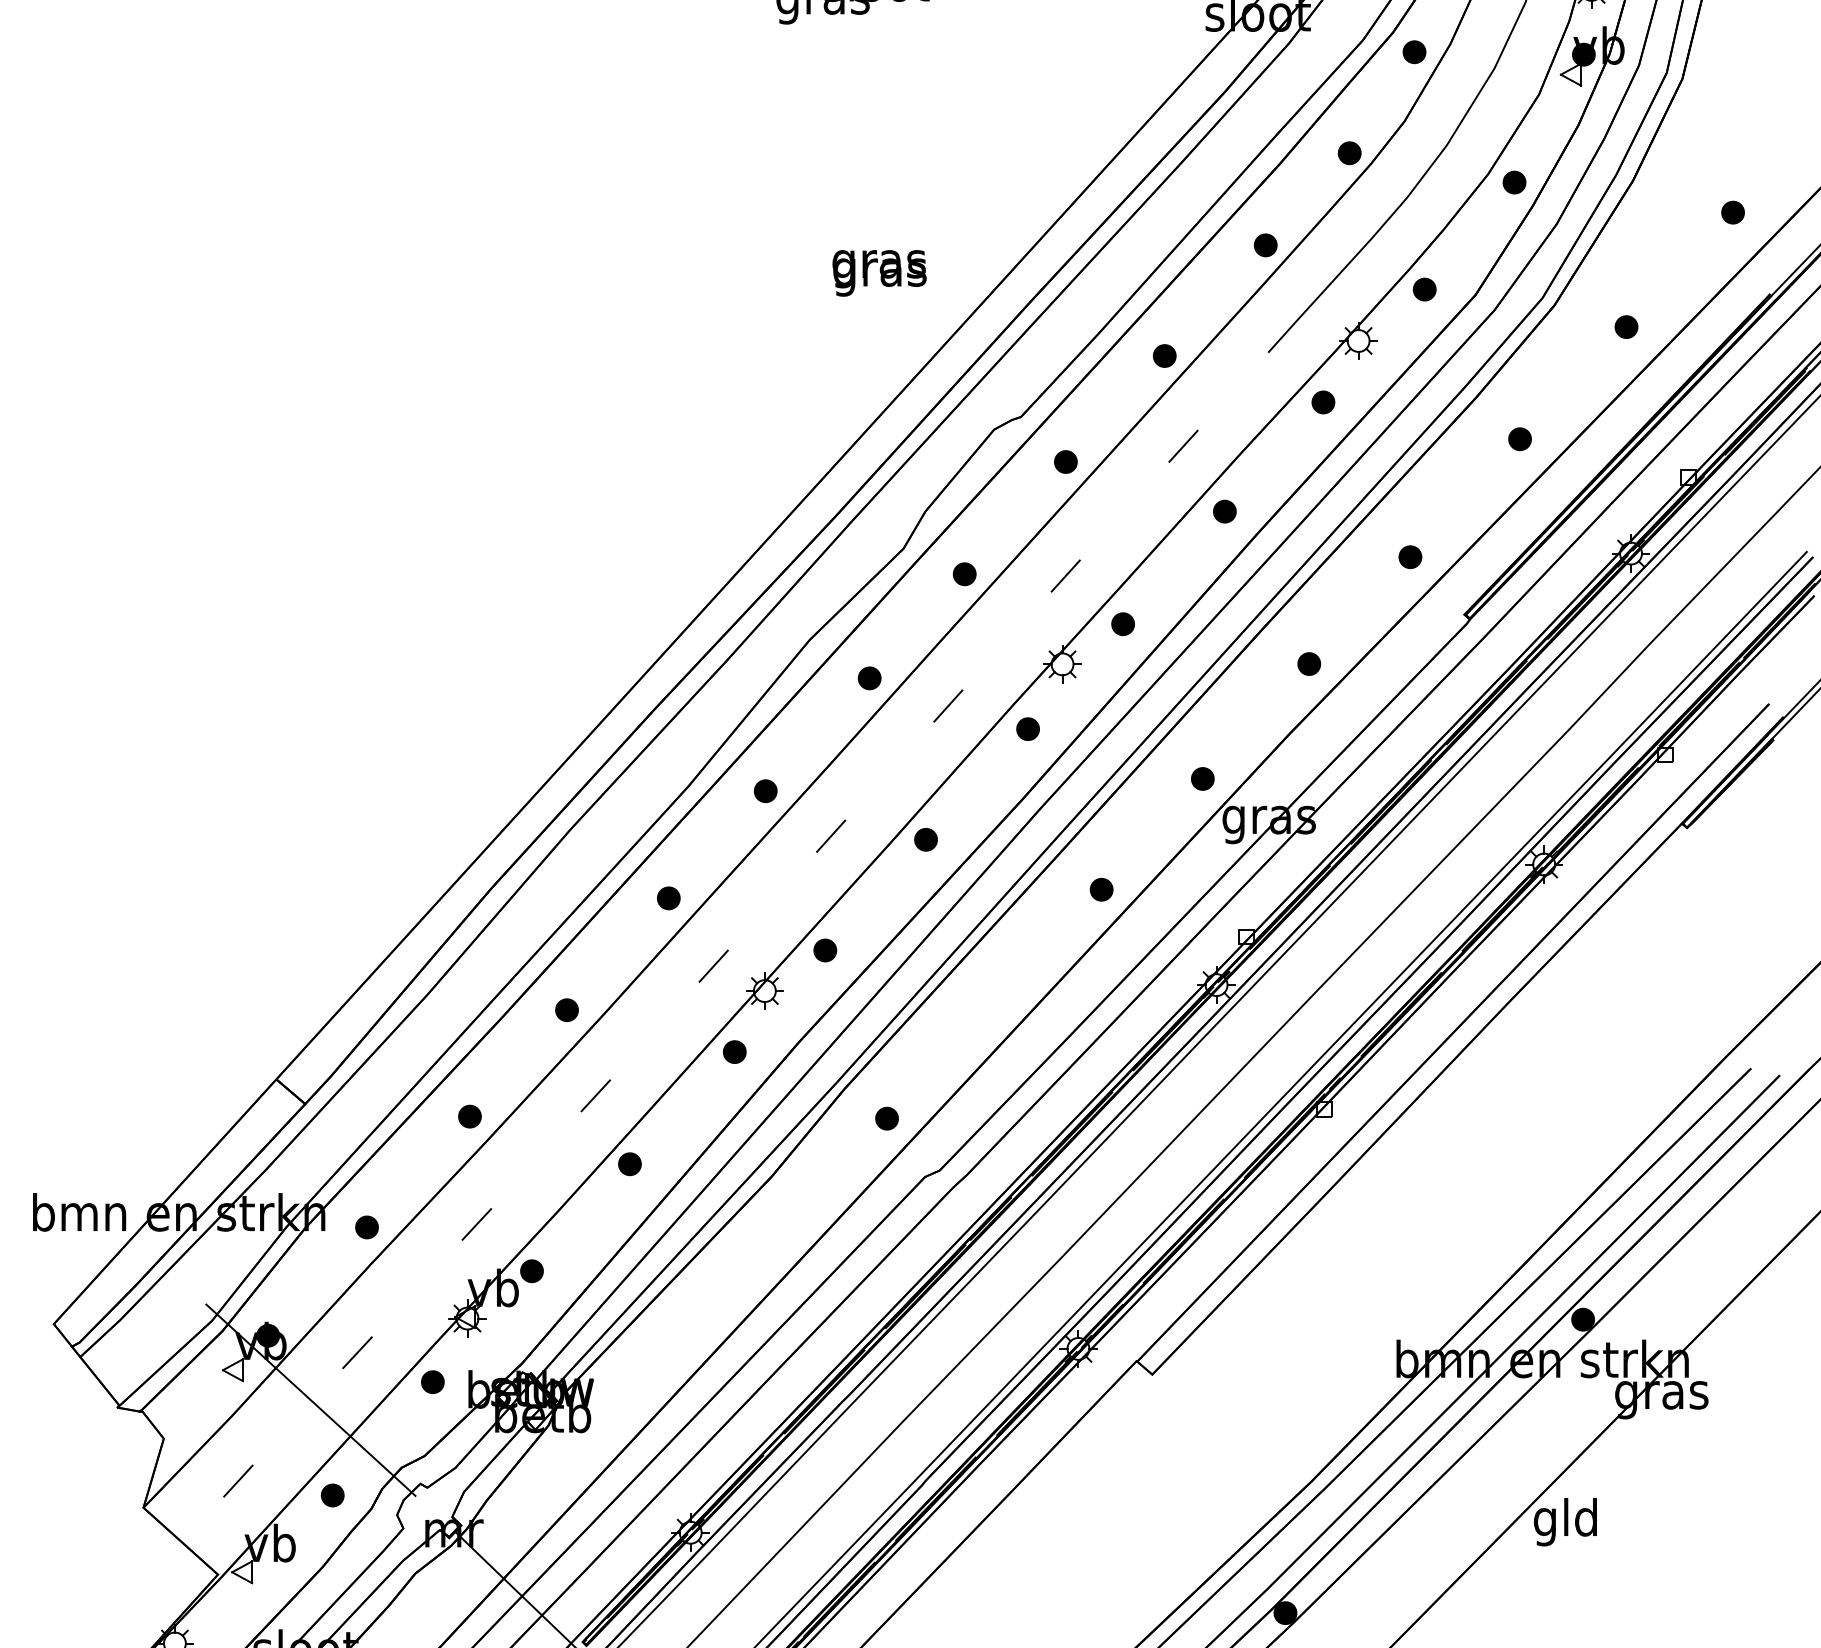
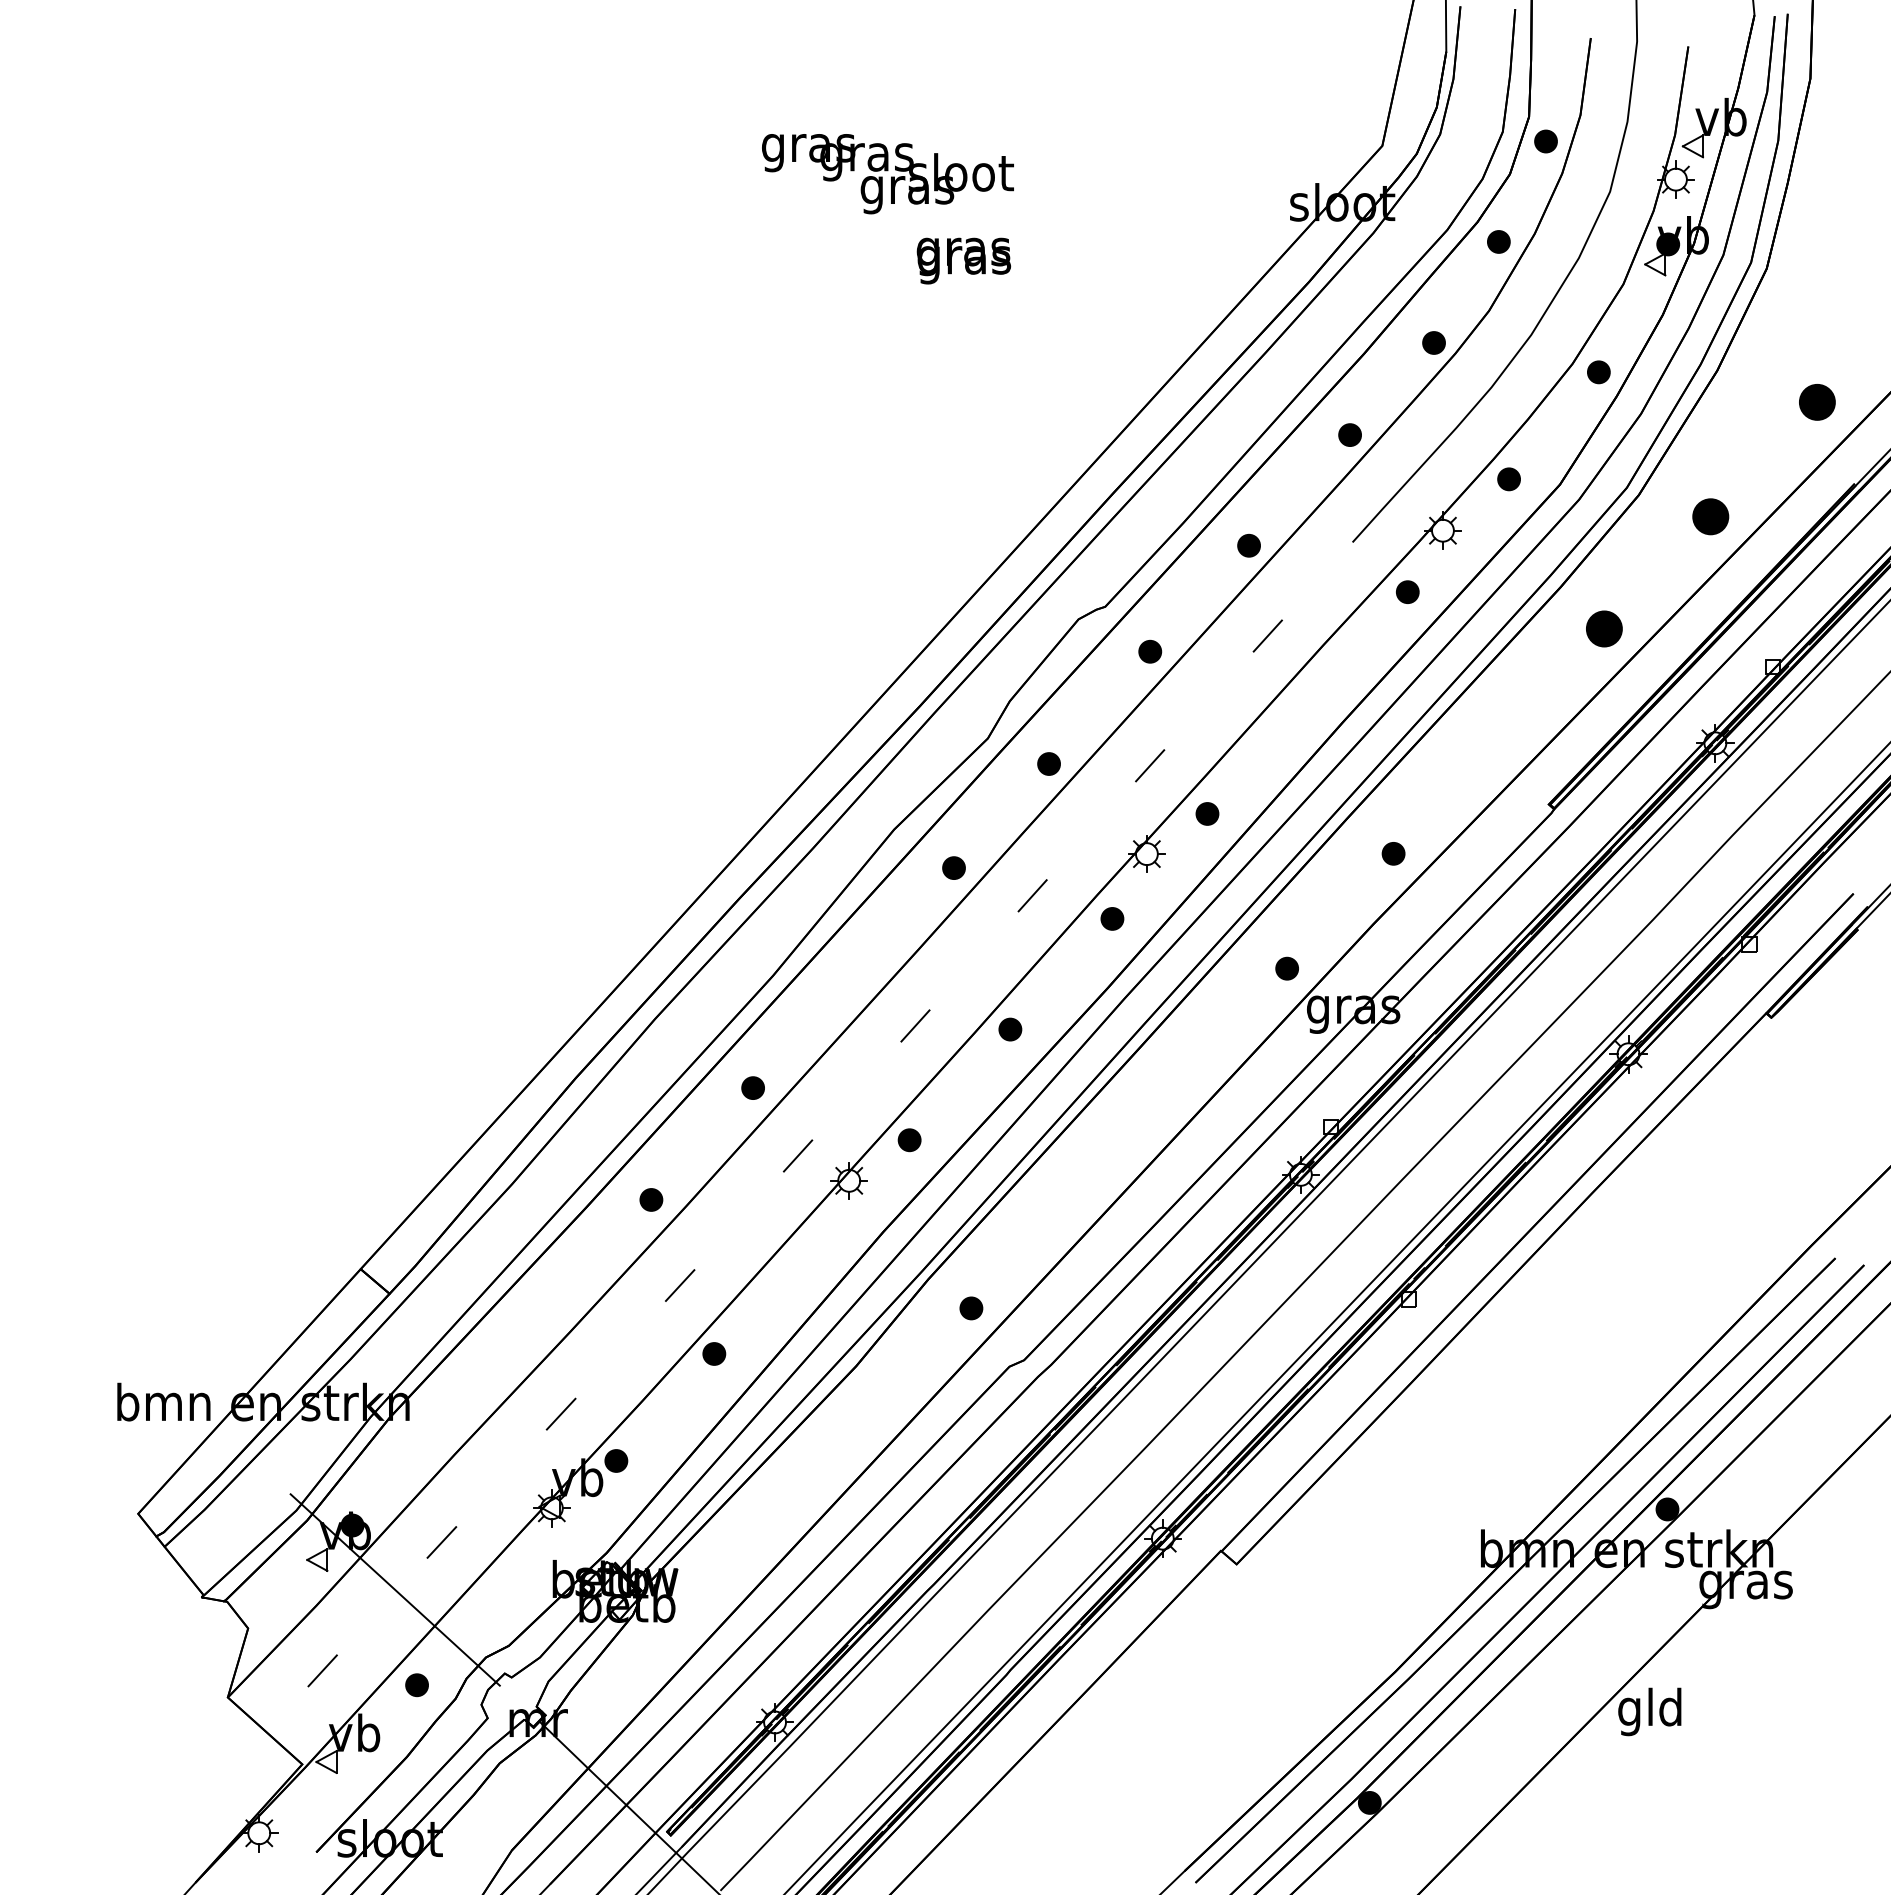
part: (1733, 212) -> (1817, 402), size x1.6
text: (879, 272) -> (963, 260), moved
part: (1626, 326) -> (1710, 516), size x1.6
part: (1520, 438) -> (1604, 628), size x1.6
part: (1225, 511) -> (1309, 701), removed
part: (1410, 556) -> (1494, 746), removed
part: (765, 790) -> (849, 980), removed
part: (1101, 889) -> (1185, 1079), removed
part: (734, 1051) -> (818, 1241), removed
part: (470, 1116) -> (554, 1306), removed
part: (367, 1226) -> (451, 1416), removed
part: (433, 1381) -> (517, 1571), removed

